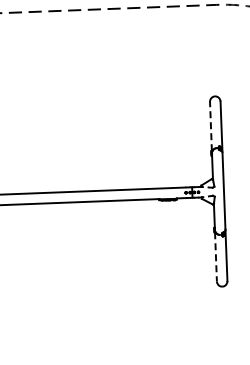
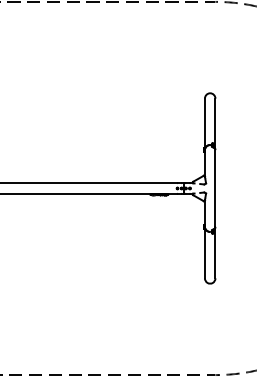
line: (210, 126) -> (204, 123), dashed -> solid
line: (215, 256) -> (204, 253), dashed -> solid

